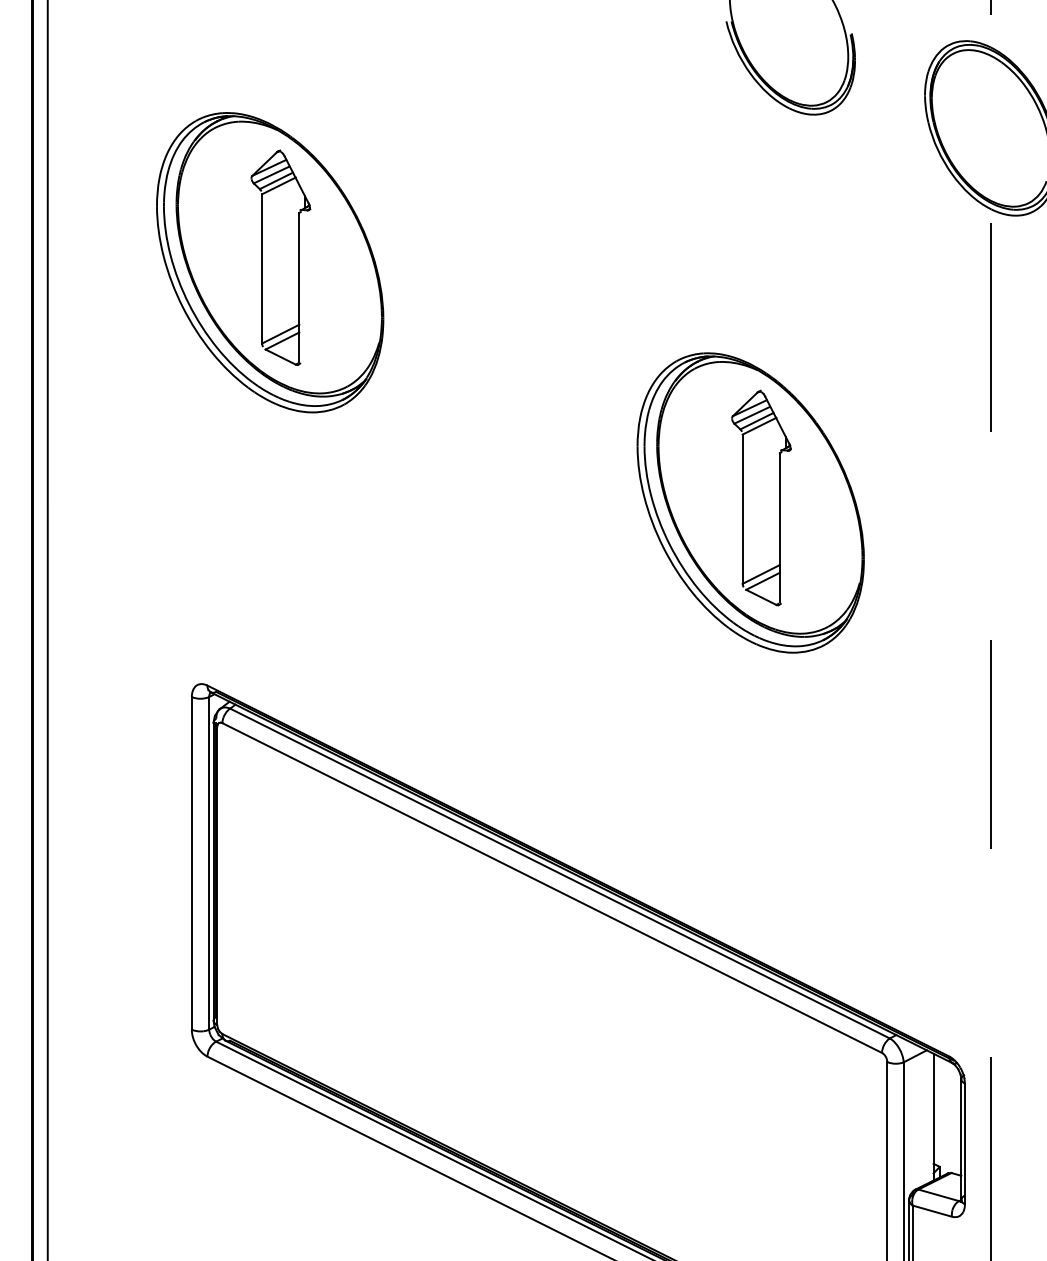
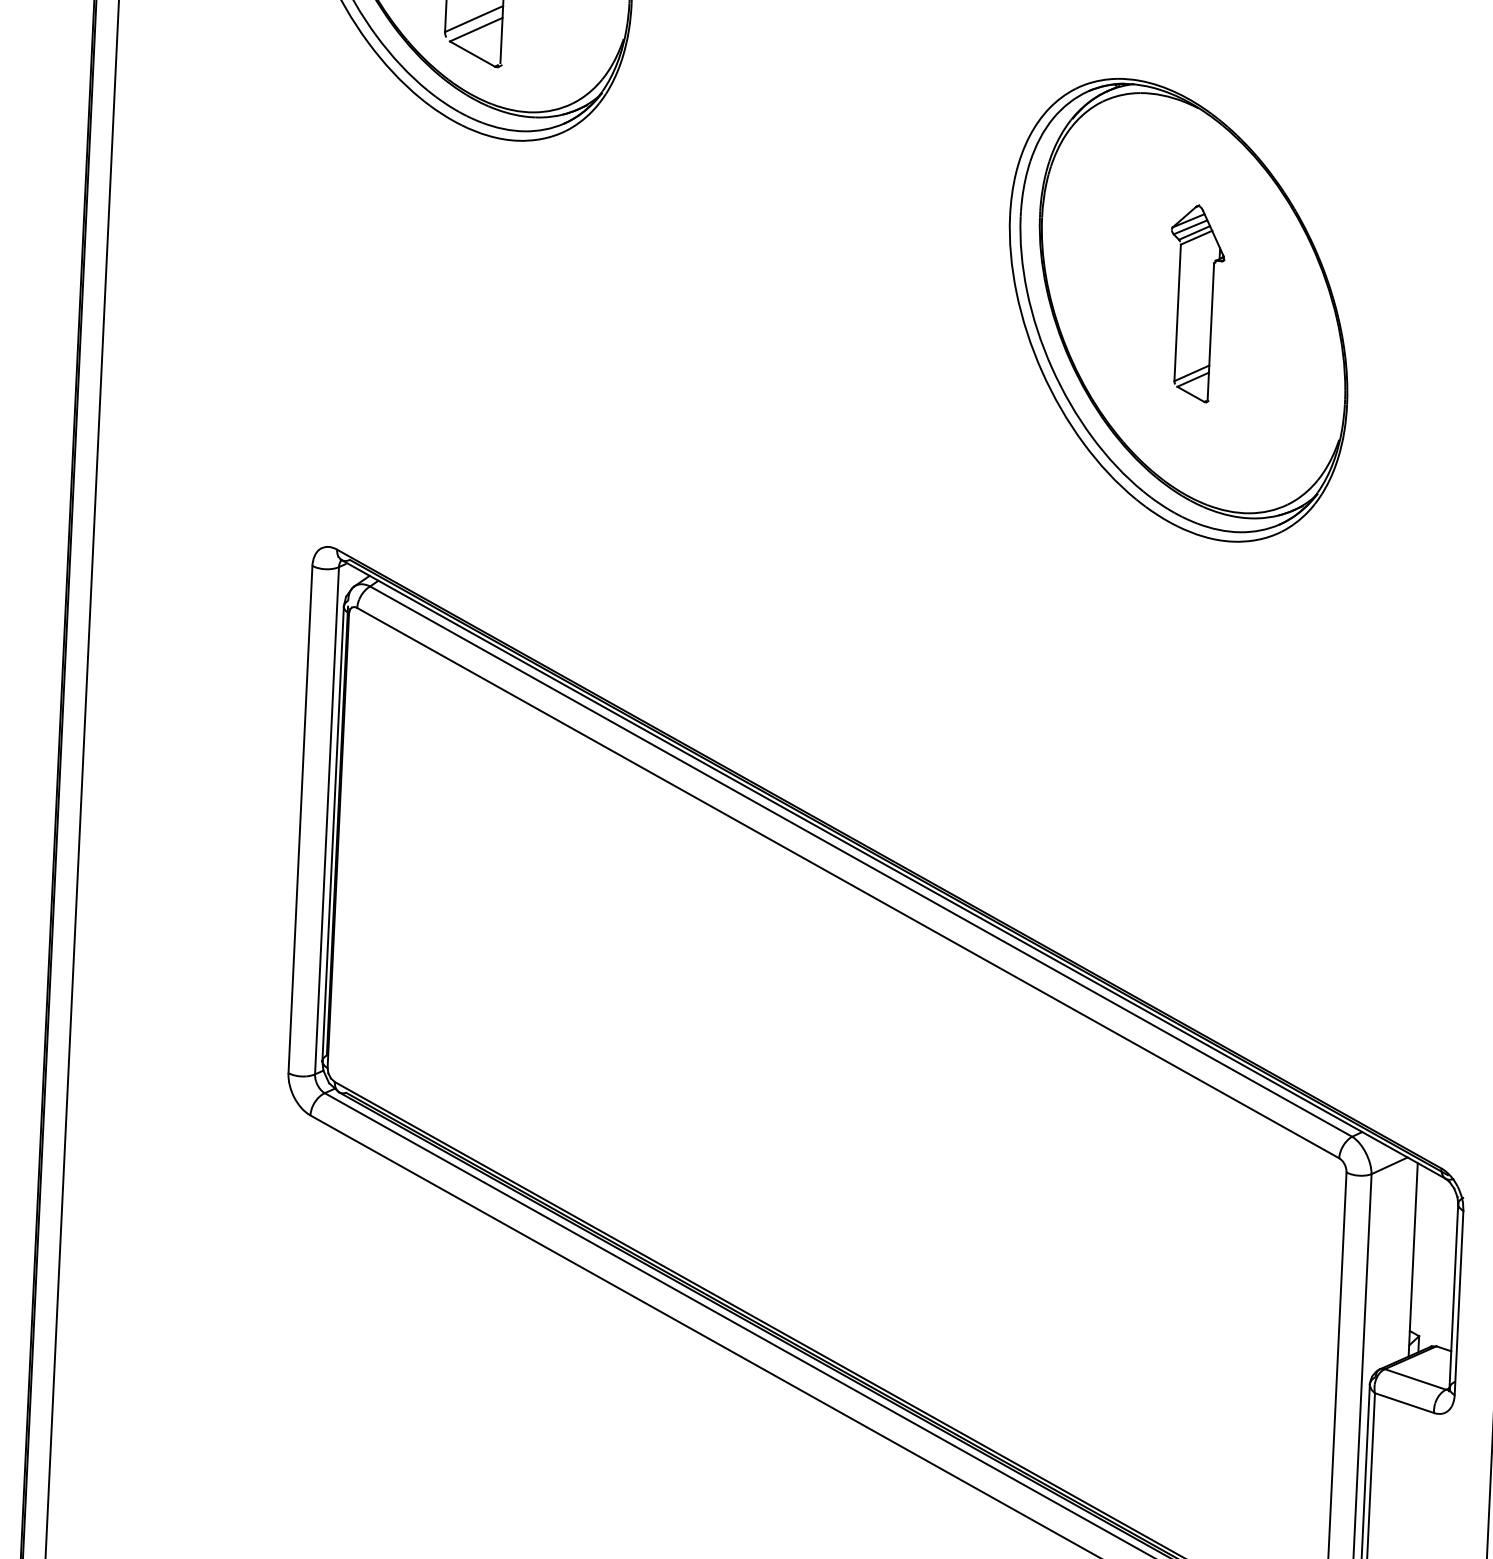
part: (761, 497) -> (1195, 302), size x0.6

